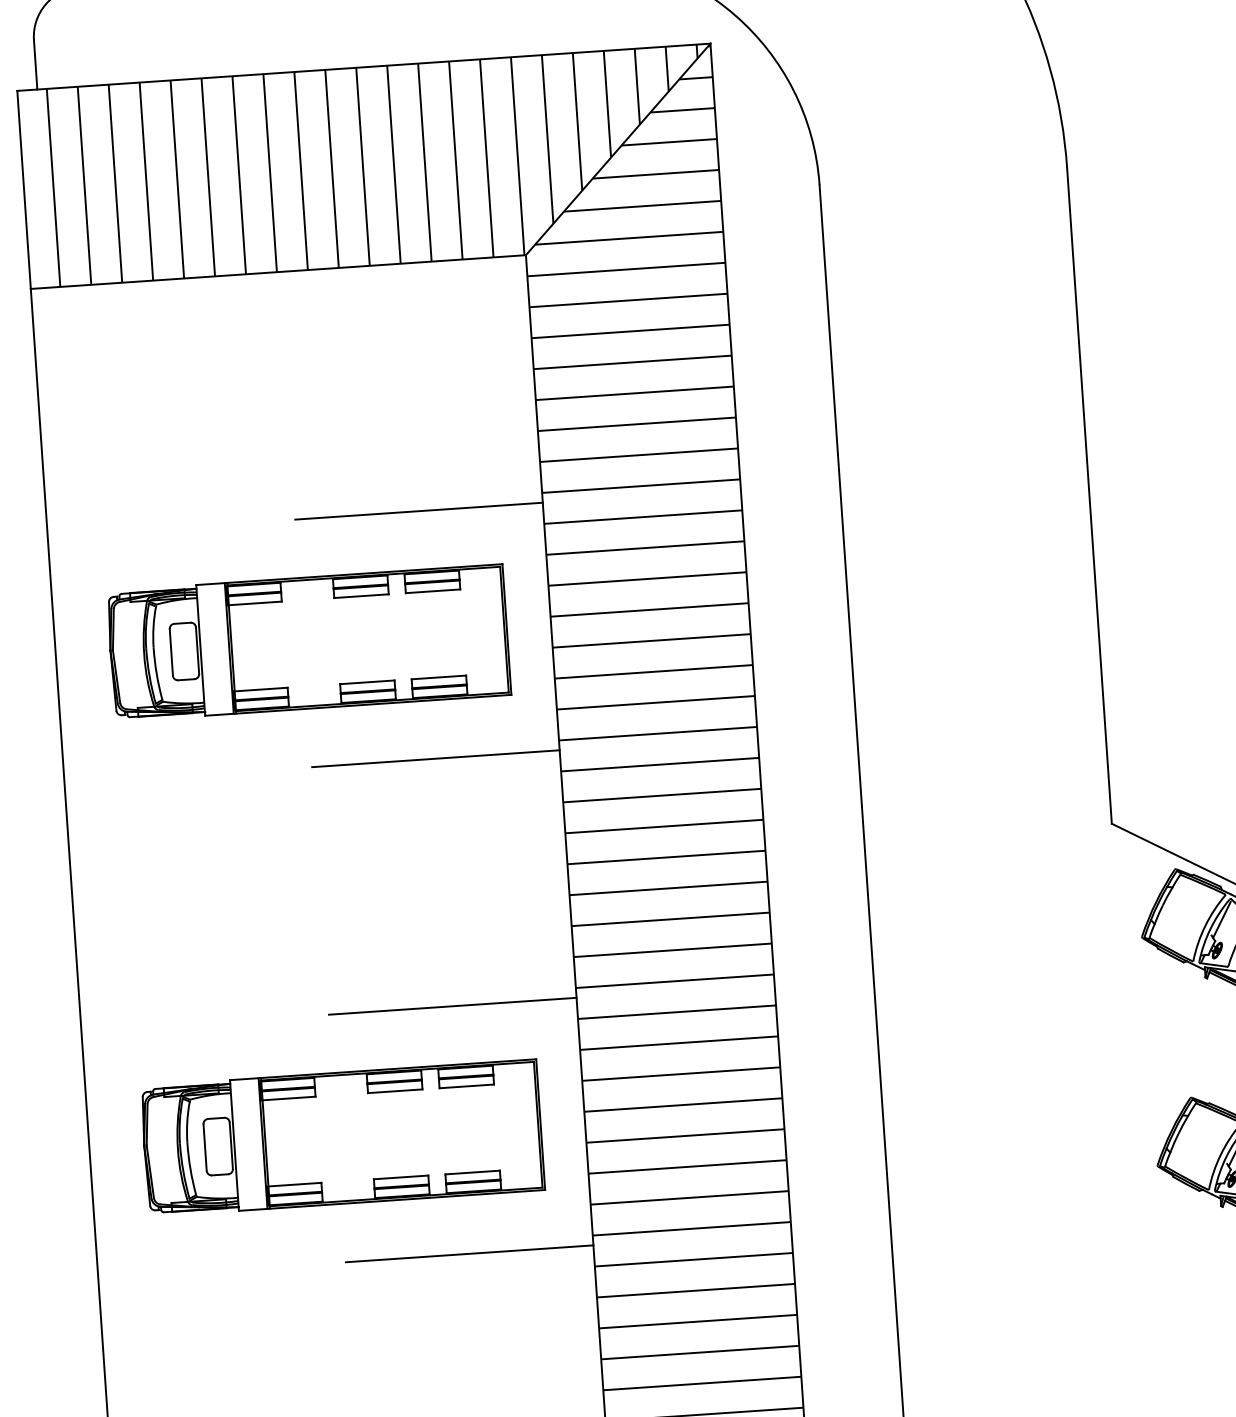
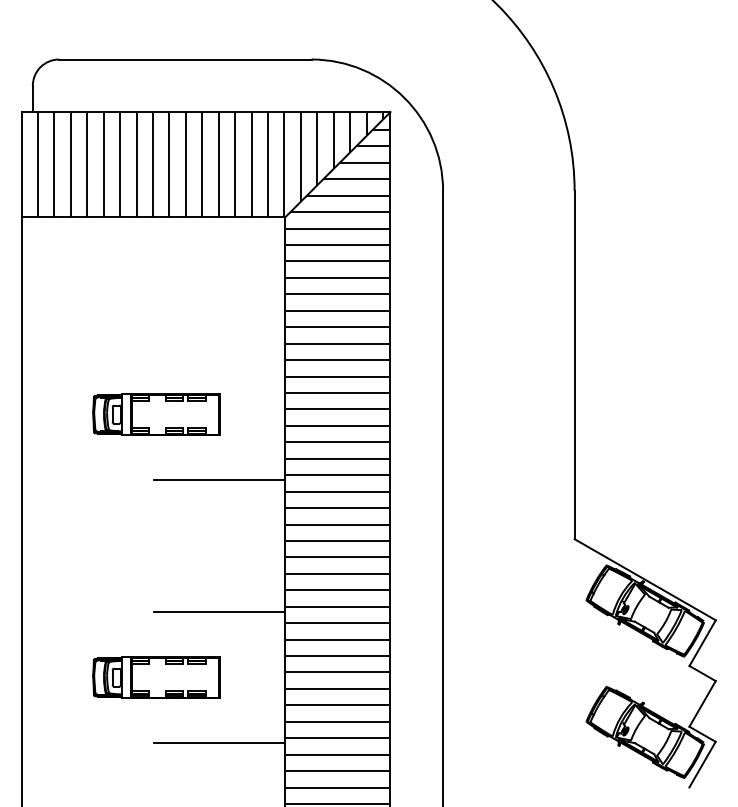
line: (419, 510) -> (219, 348), removed
part: (308, 642) -> (156, 414), size x0.6
part: (342, 1137) -> (156, 677), size x0.6

